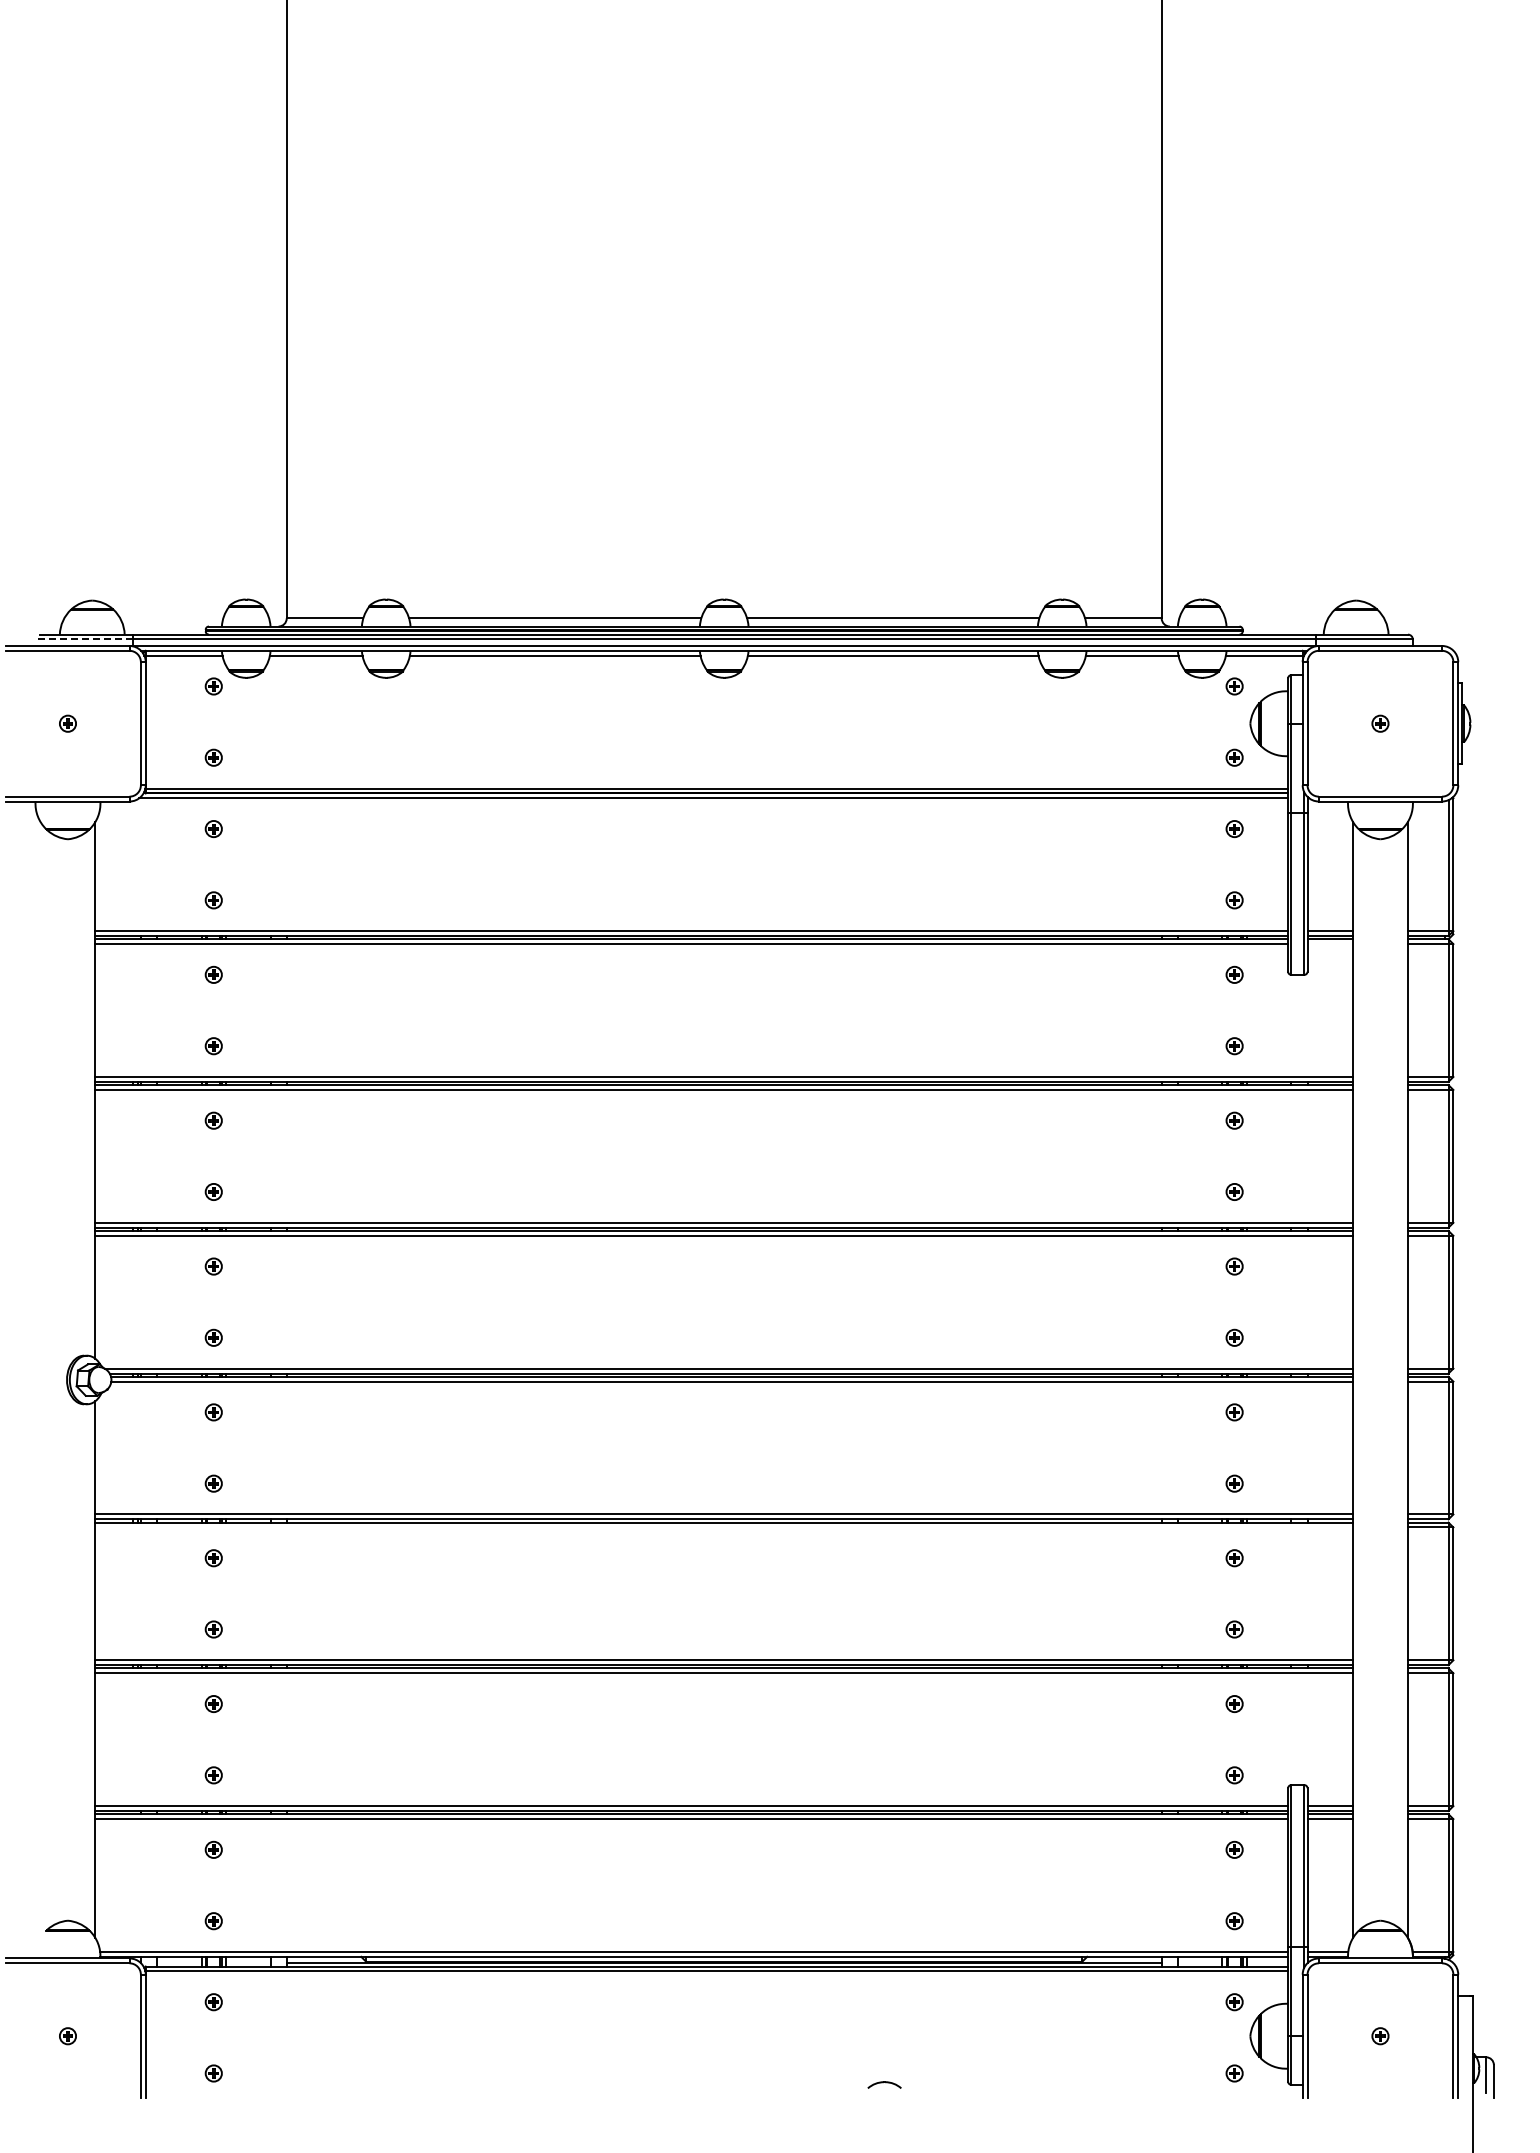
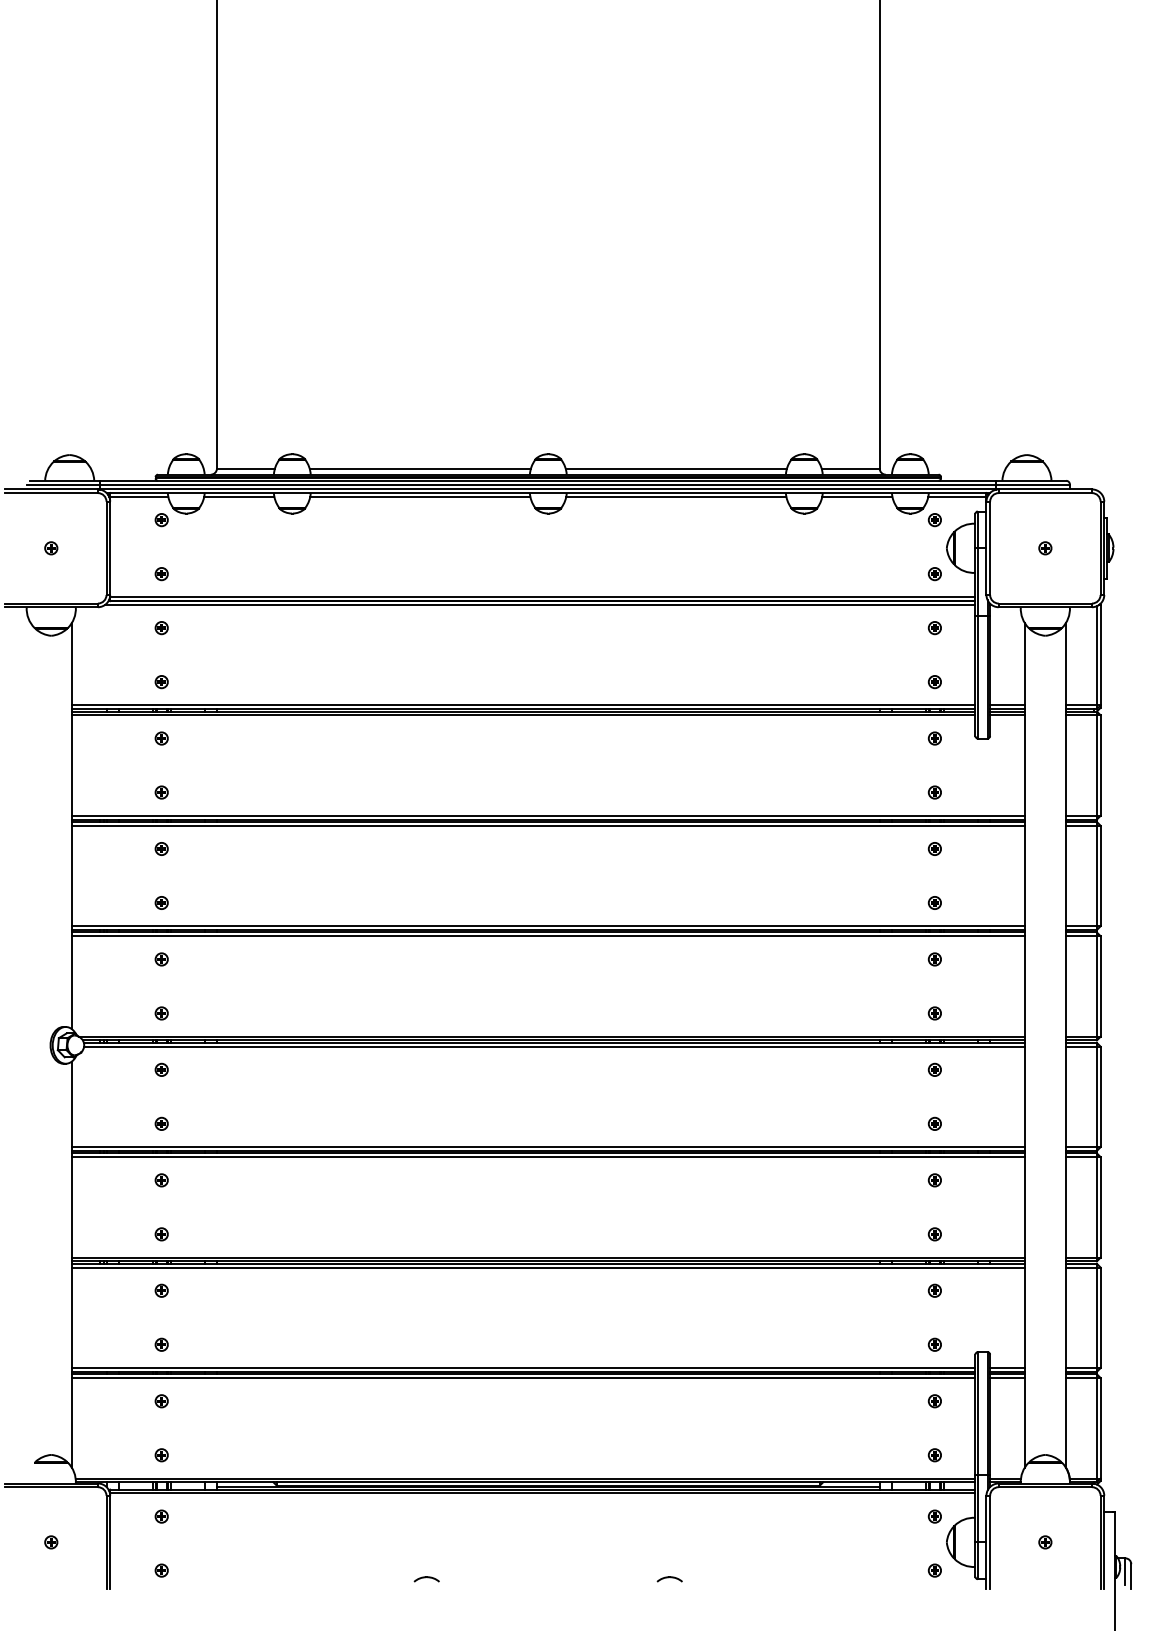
line: (84, 639) -> (63, 484), dashed -> solid
line: (1330, 944) -> (1007, 715), added
line: (724, 1527) -> (548, 1157), added
part: (563, 2084) -> (426, 1578), added

